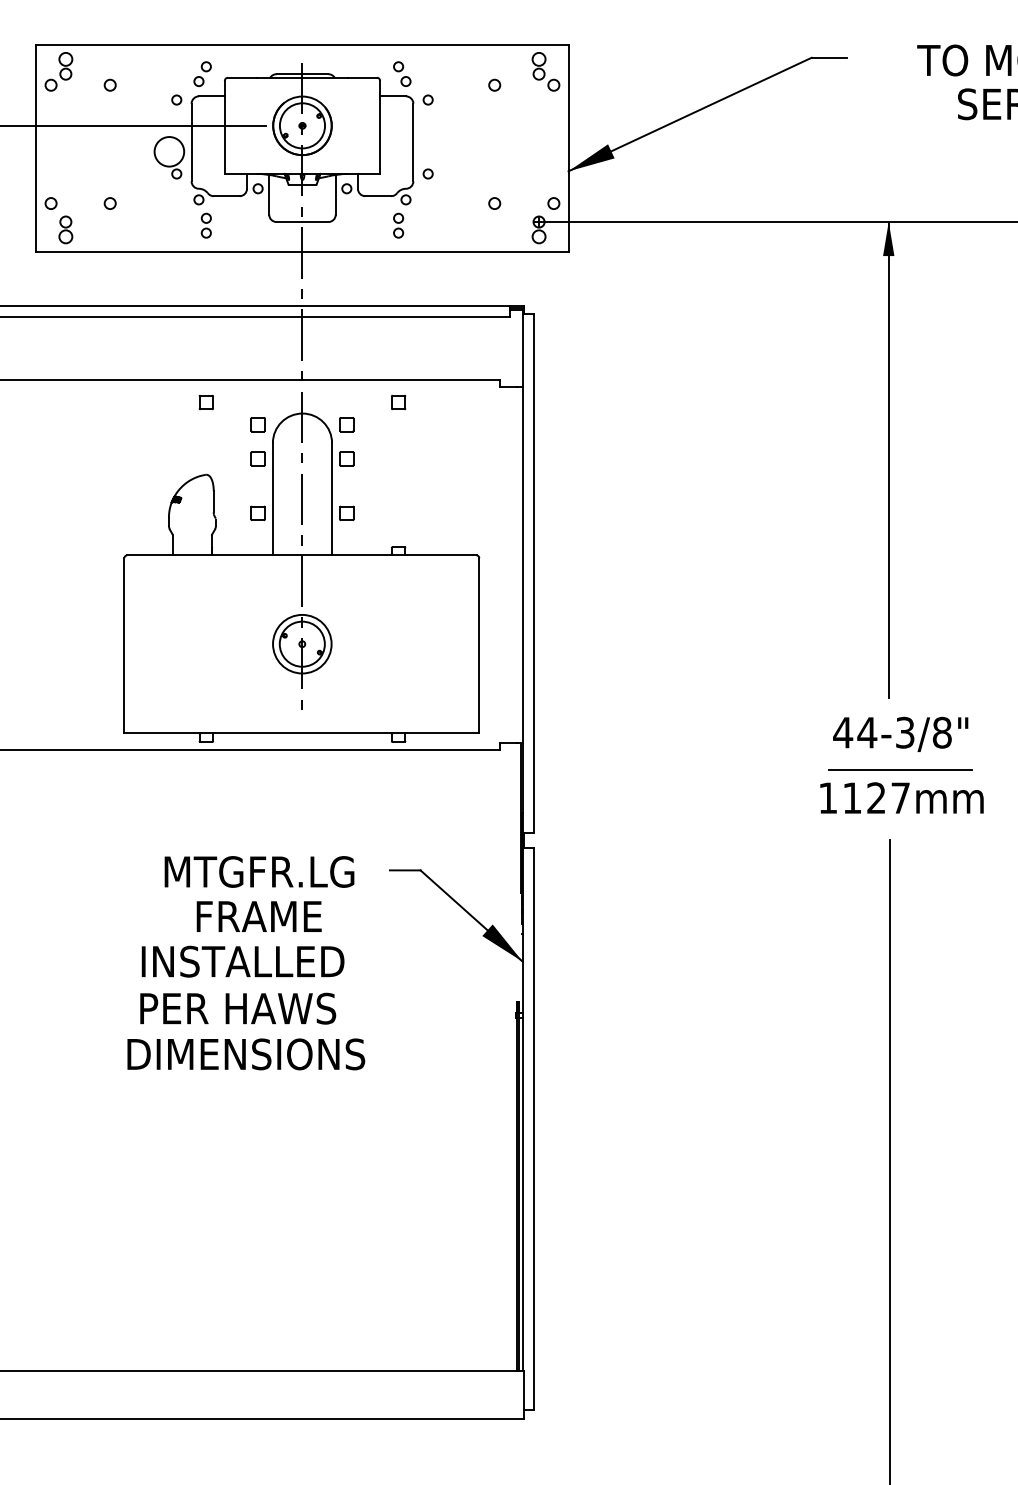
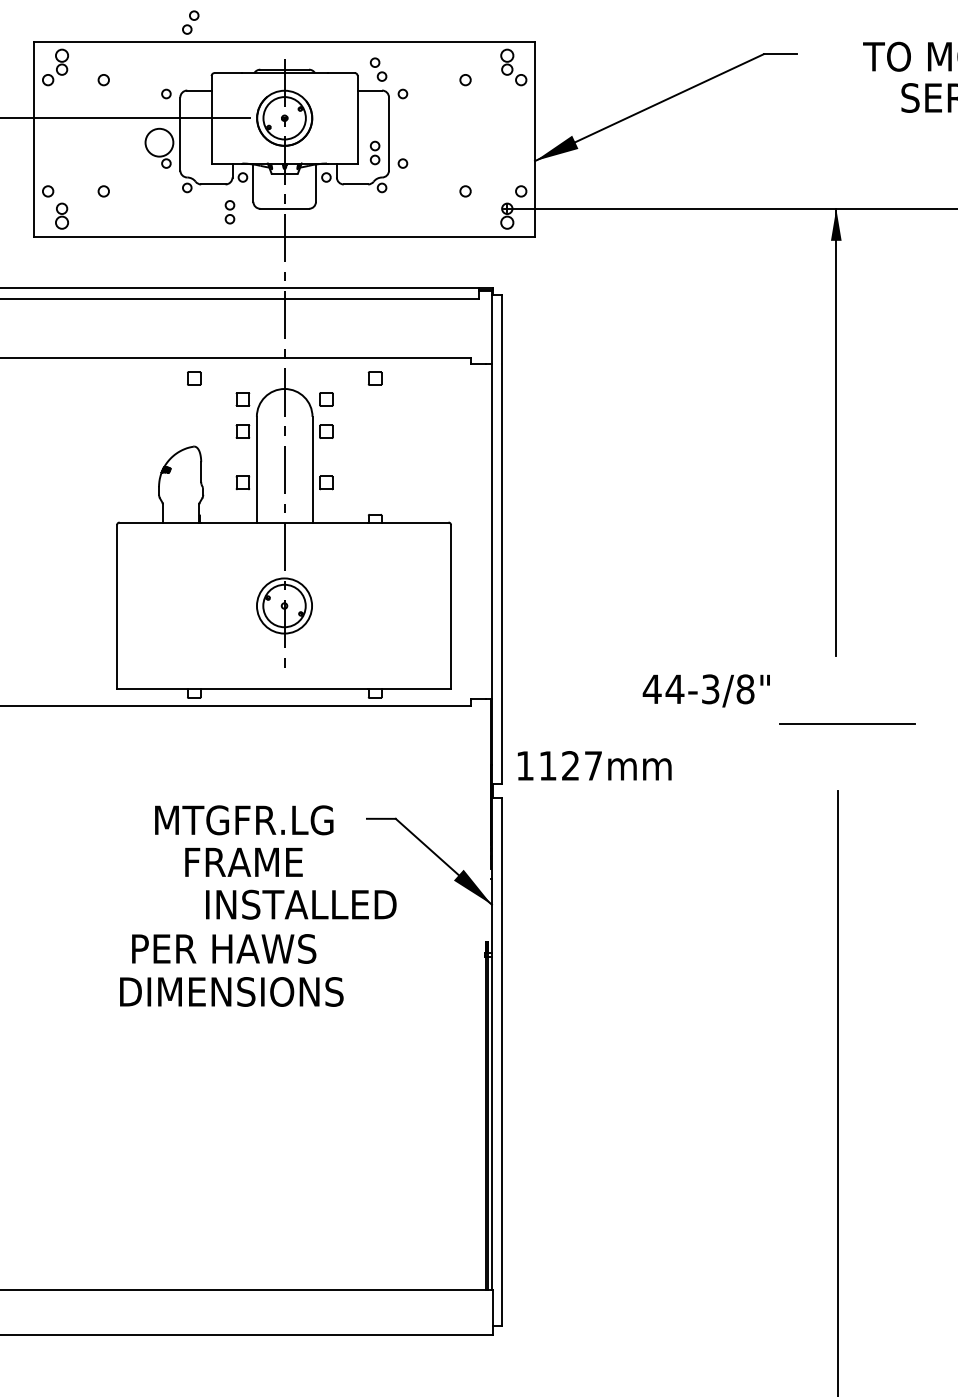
part: (202, 73) -> (190, 21), moved
part: (205, 225) -> (229, 212), moved
part: (398, 225) -> (375, 152), moved
text: (900, 733) -> (706, 690), moved
text: (901, 797) -> (594, 765), moved
text: (242, 961) -> (300, 904), moved

